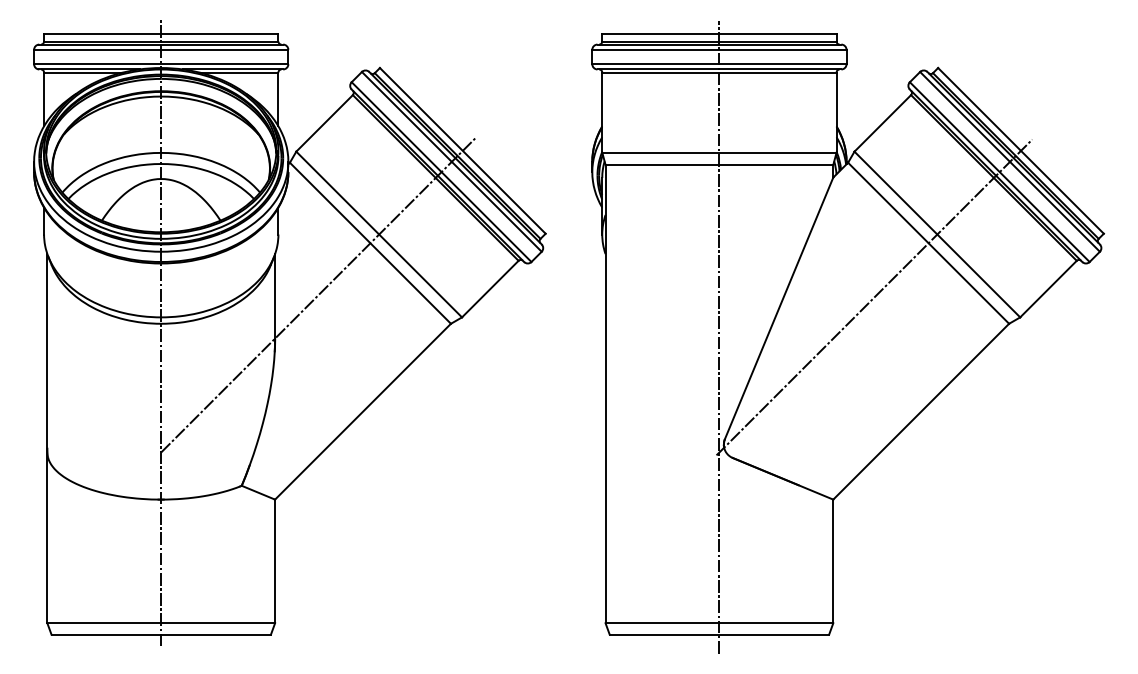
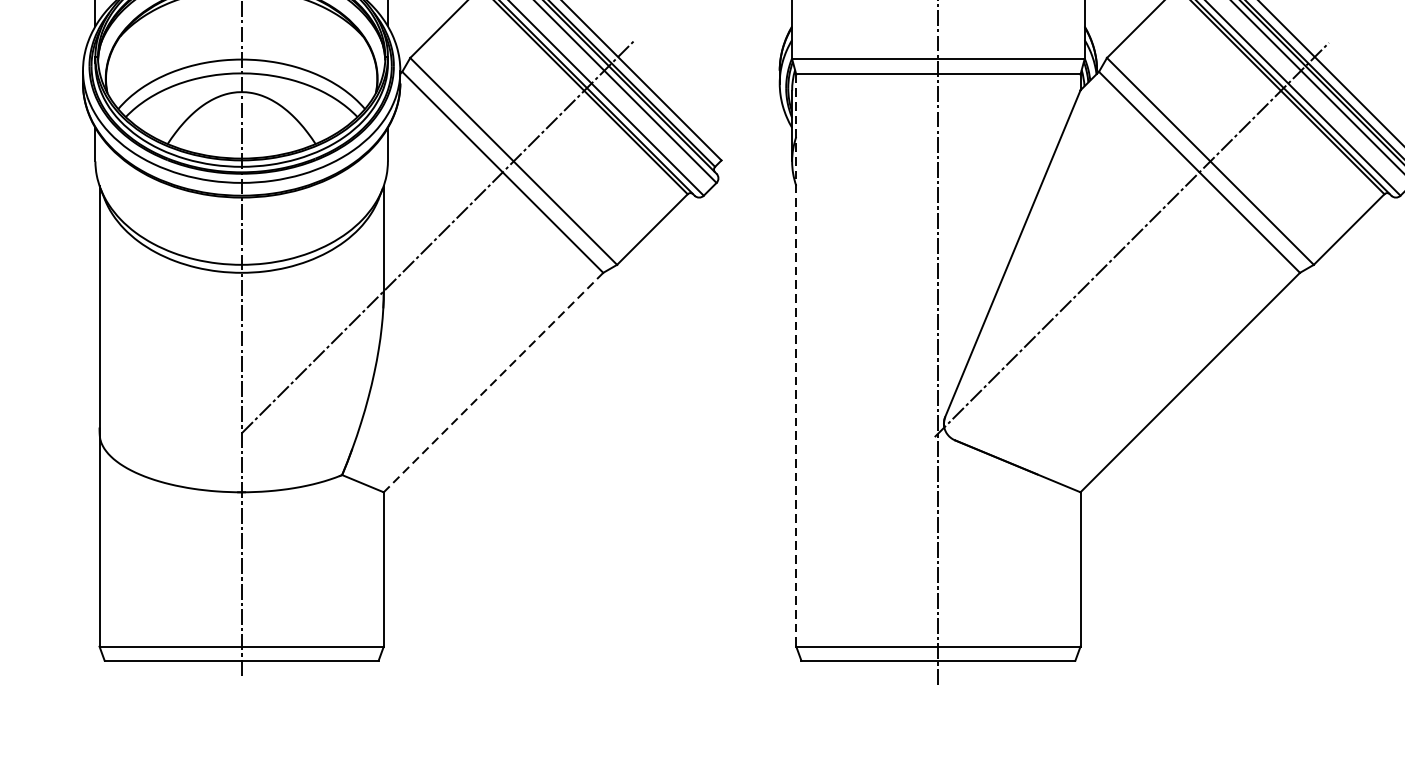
line: (605, 394) -> (796, 361), solid -> dashed
line: (362, 412) -> (492, 383), solid -> dashed

